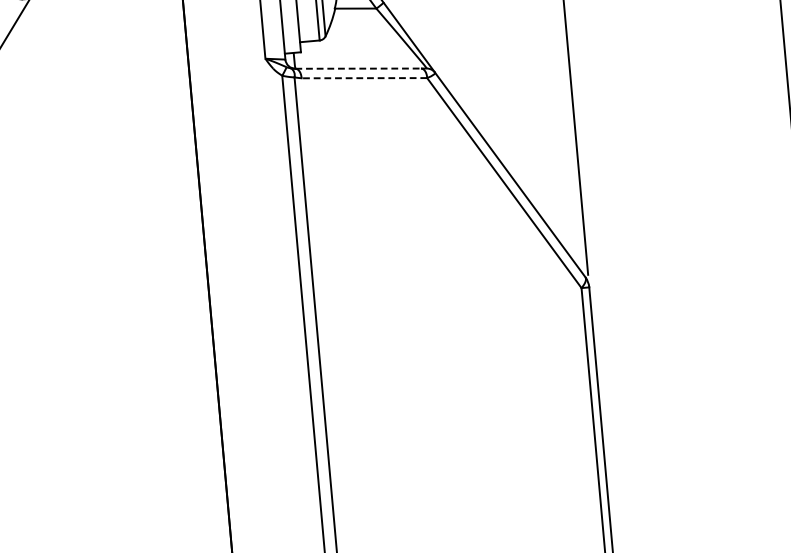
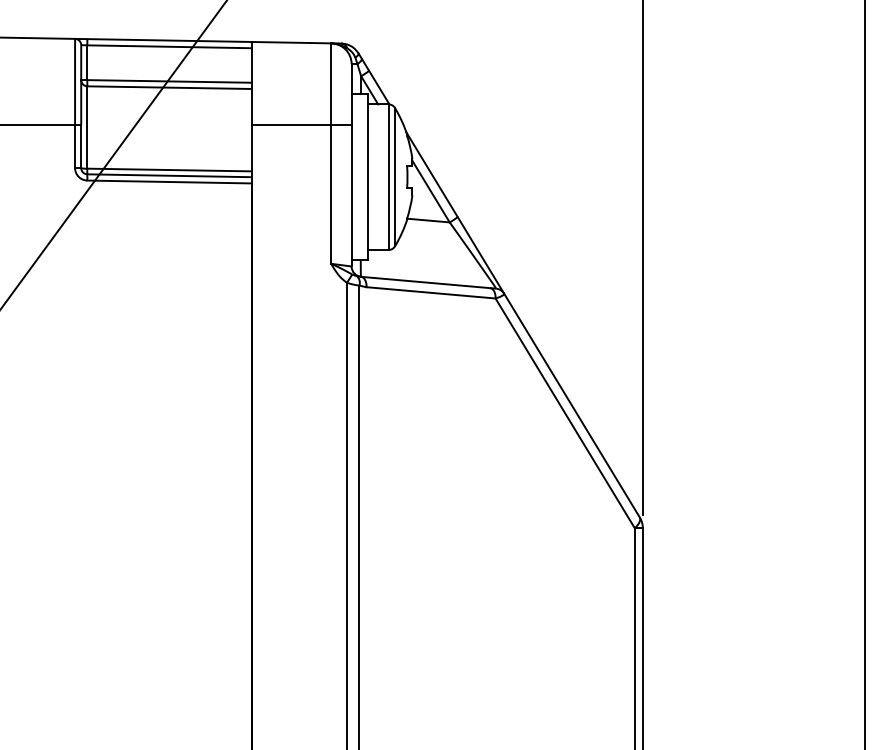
line: (358, 68) -> (425, 282), dashed -> solid
line: (364, 77) -> (431, 292), dashed -> solid

